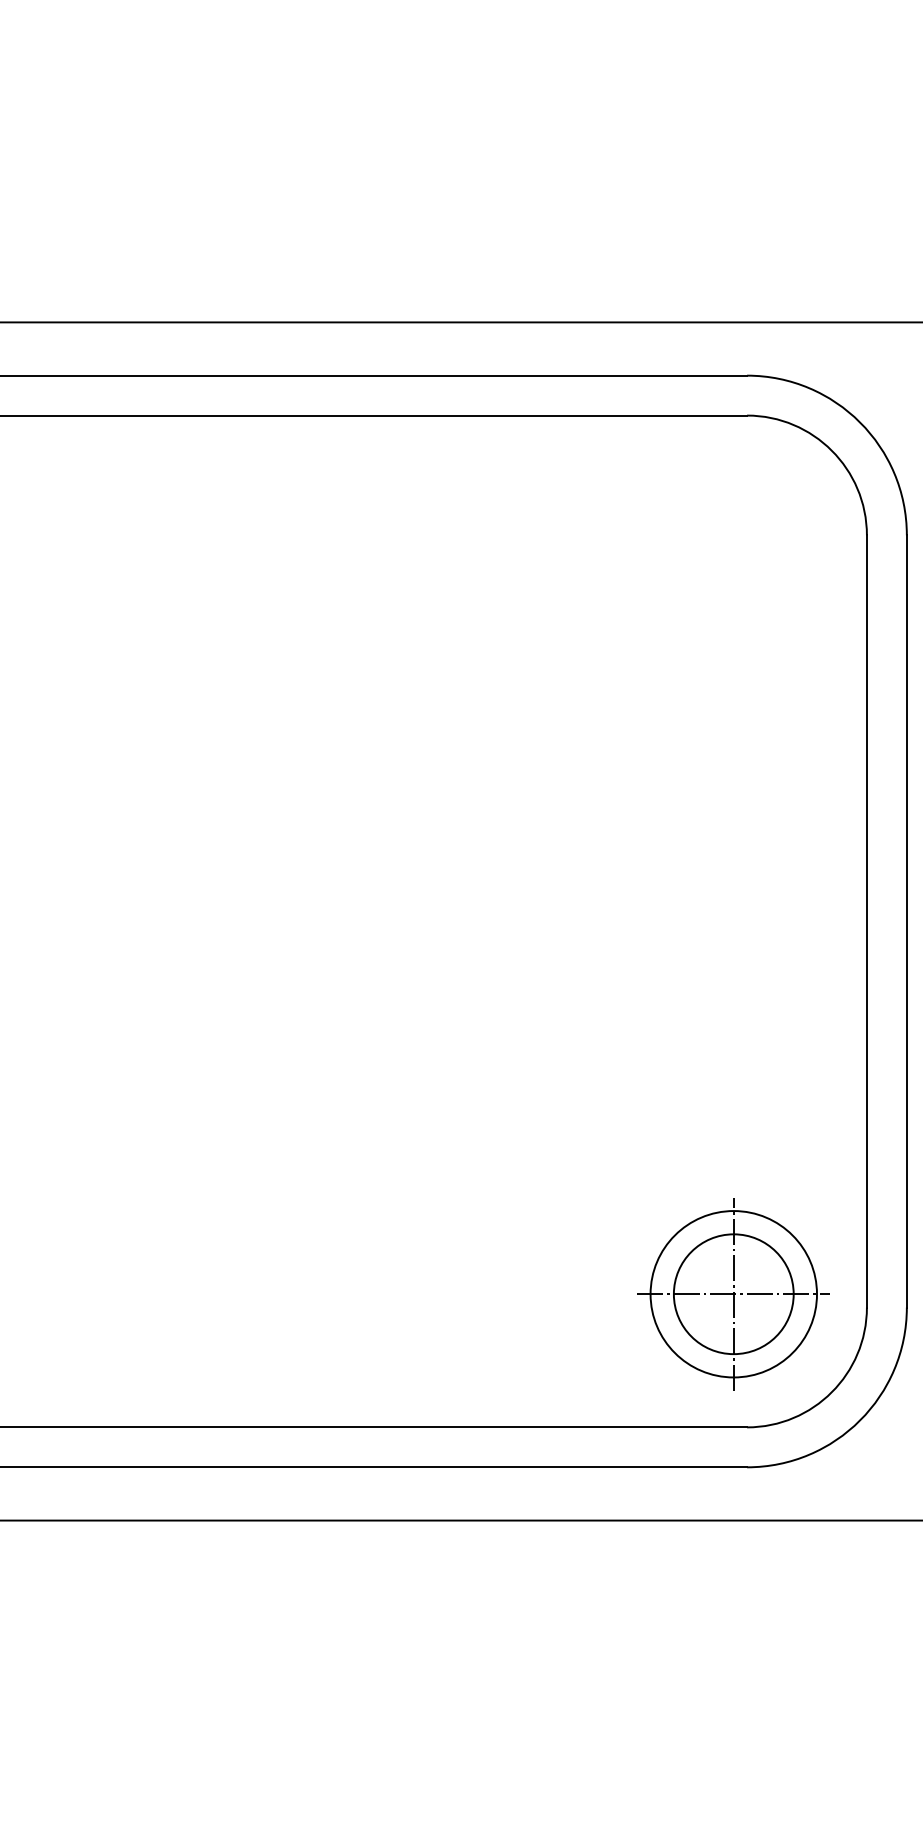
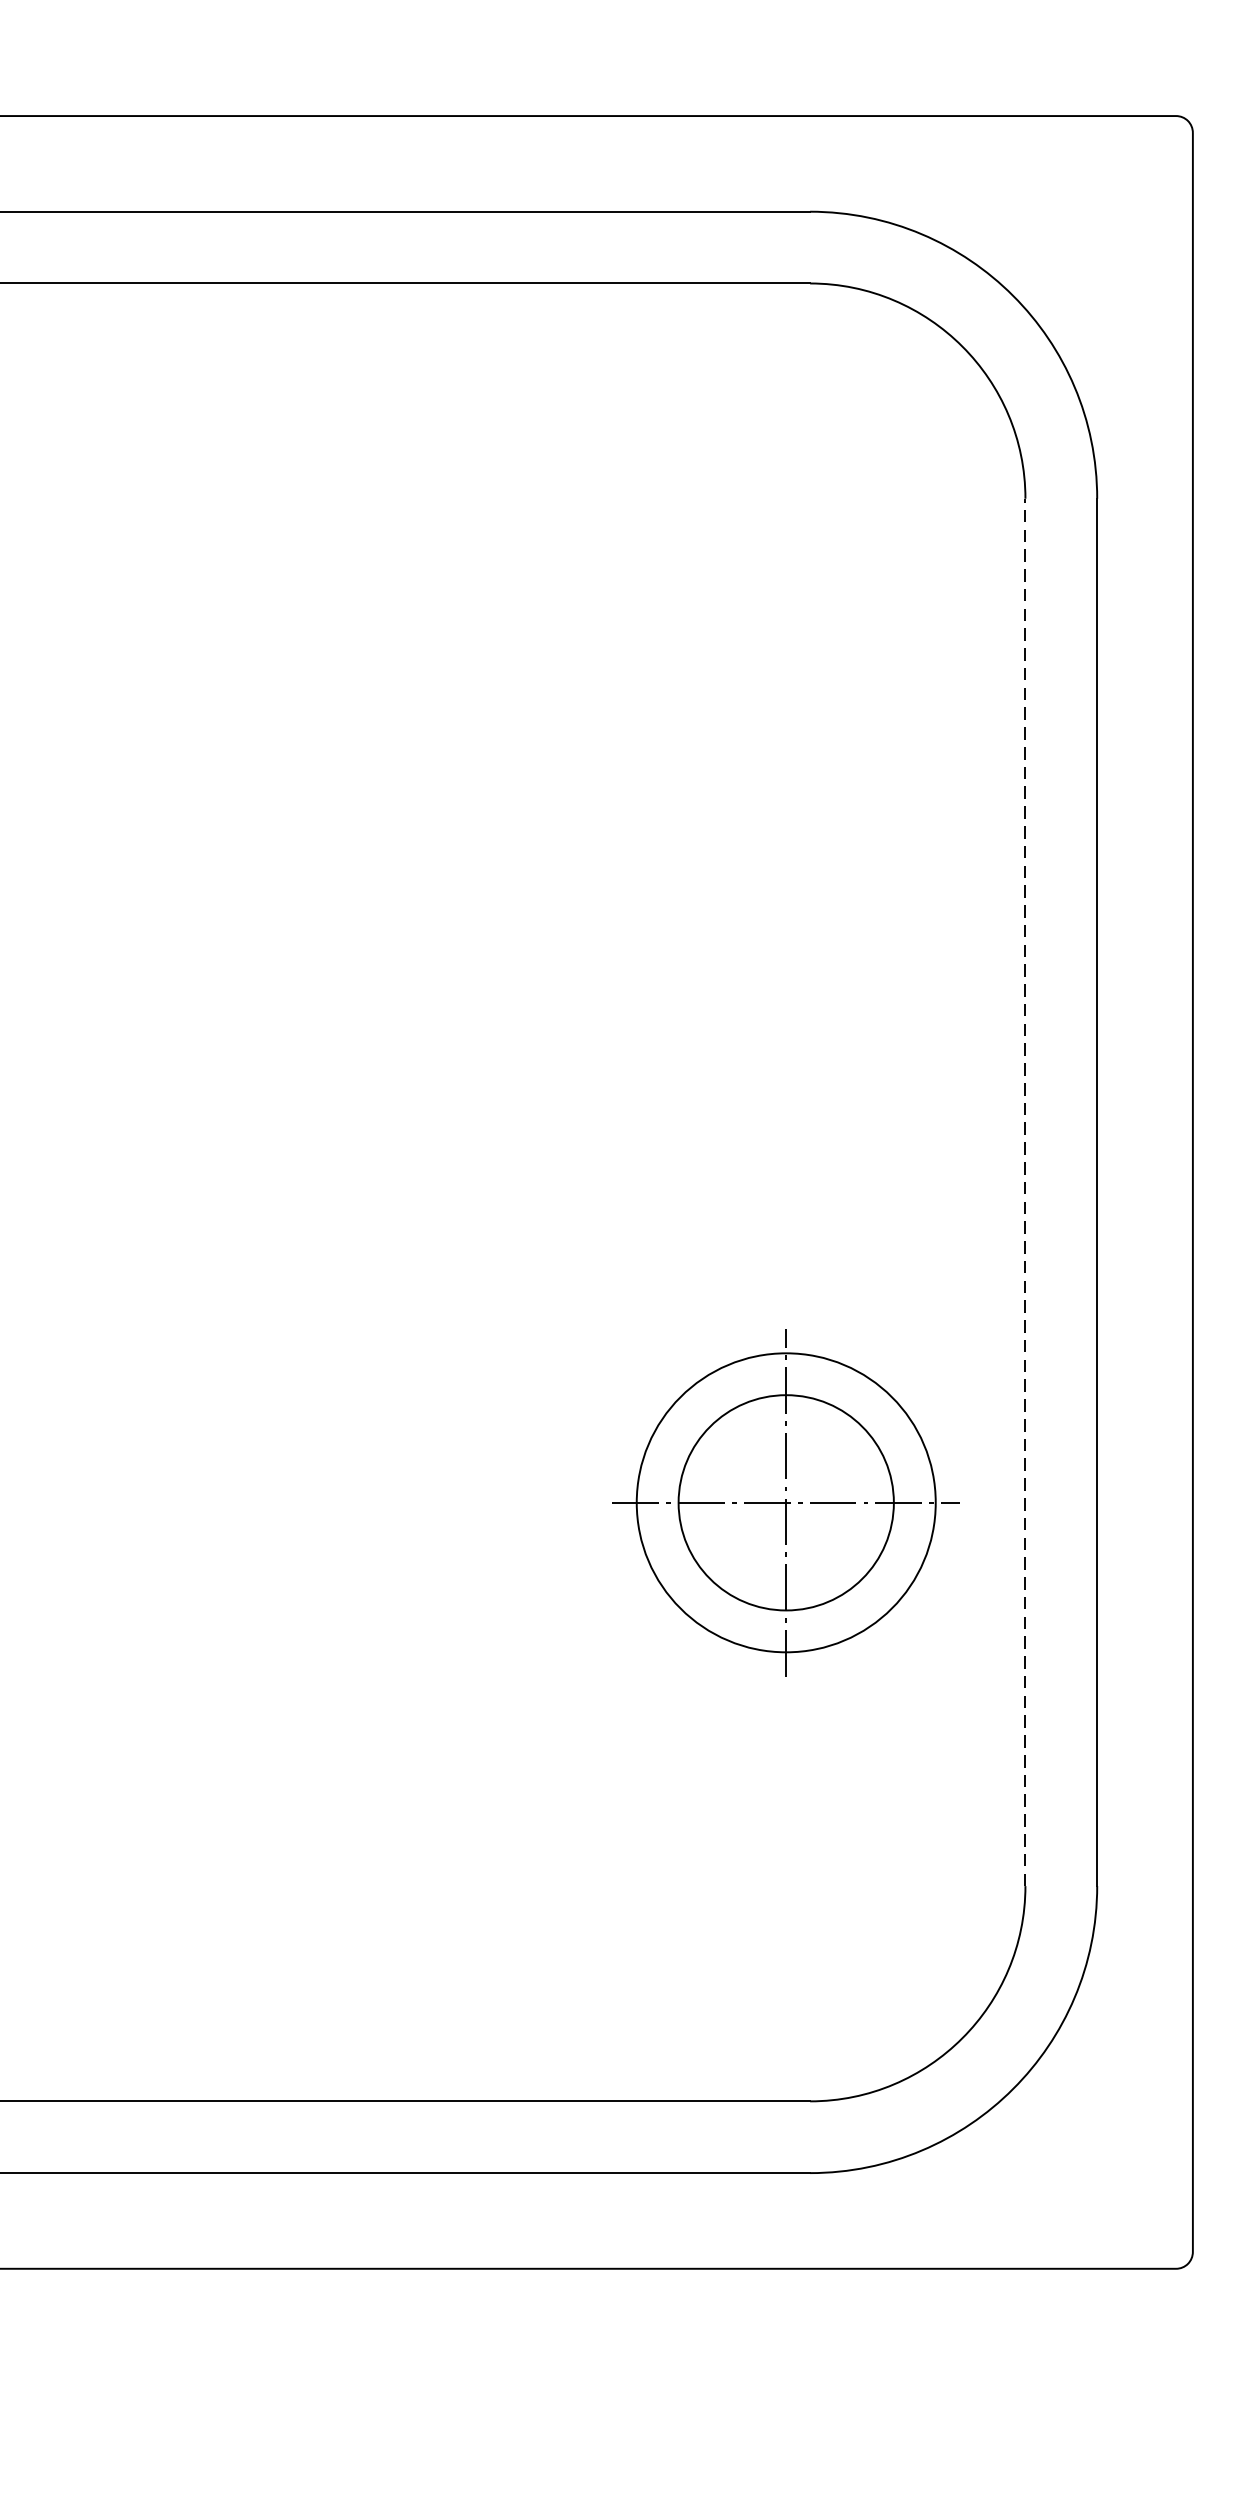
line: (866, 920) -> (1024, 1190), solid -> dashed
part: (733, 1294) -> (785, 1503), moved

